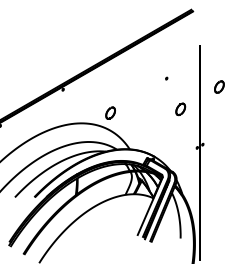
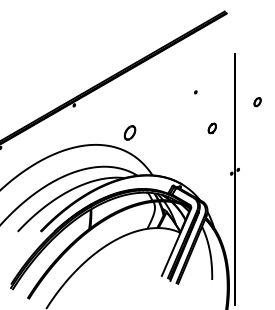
part: (219, 86) -> (257, 101), size x0.6
part: (180, 109) -> (212, 128), size x0.7

